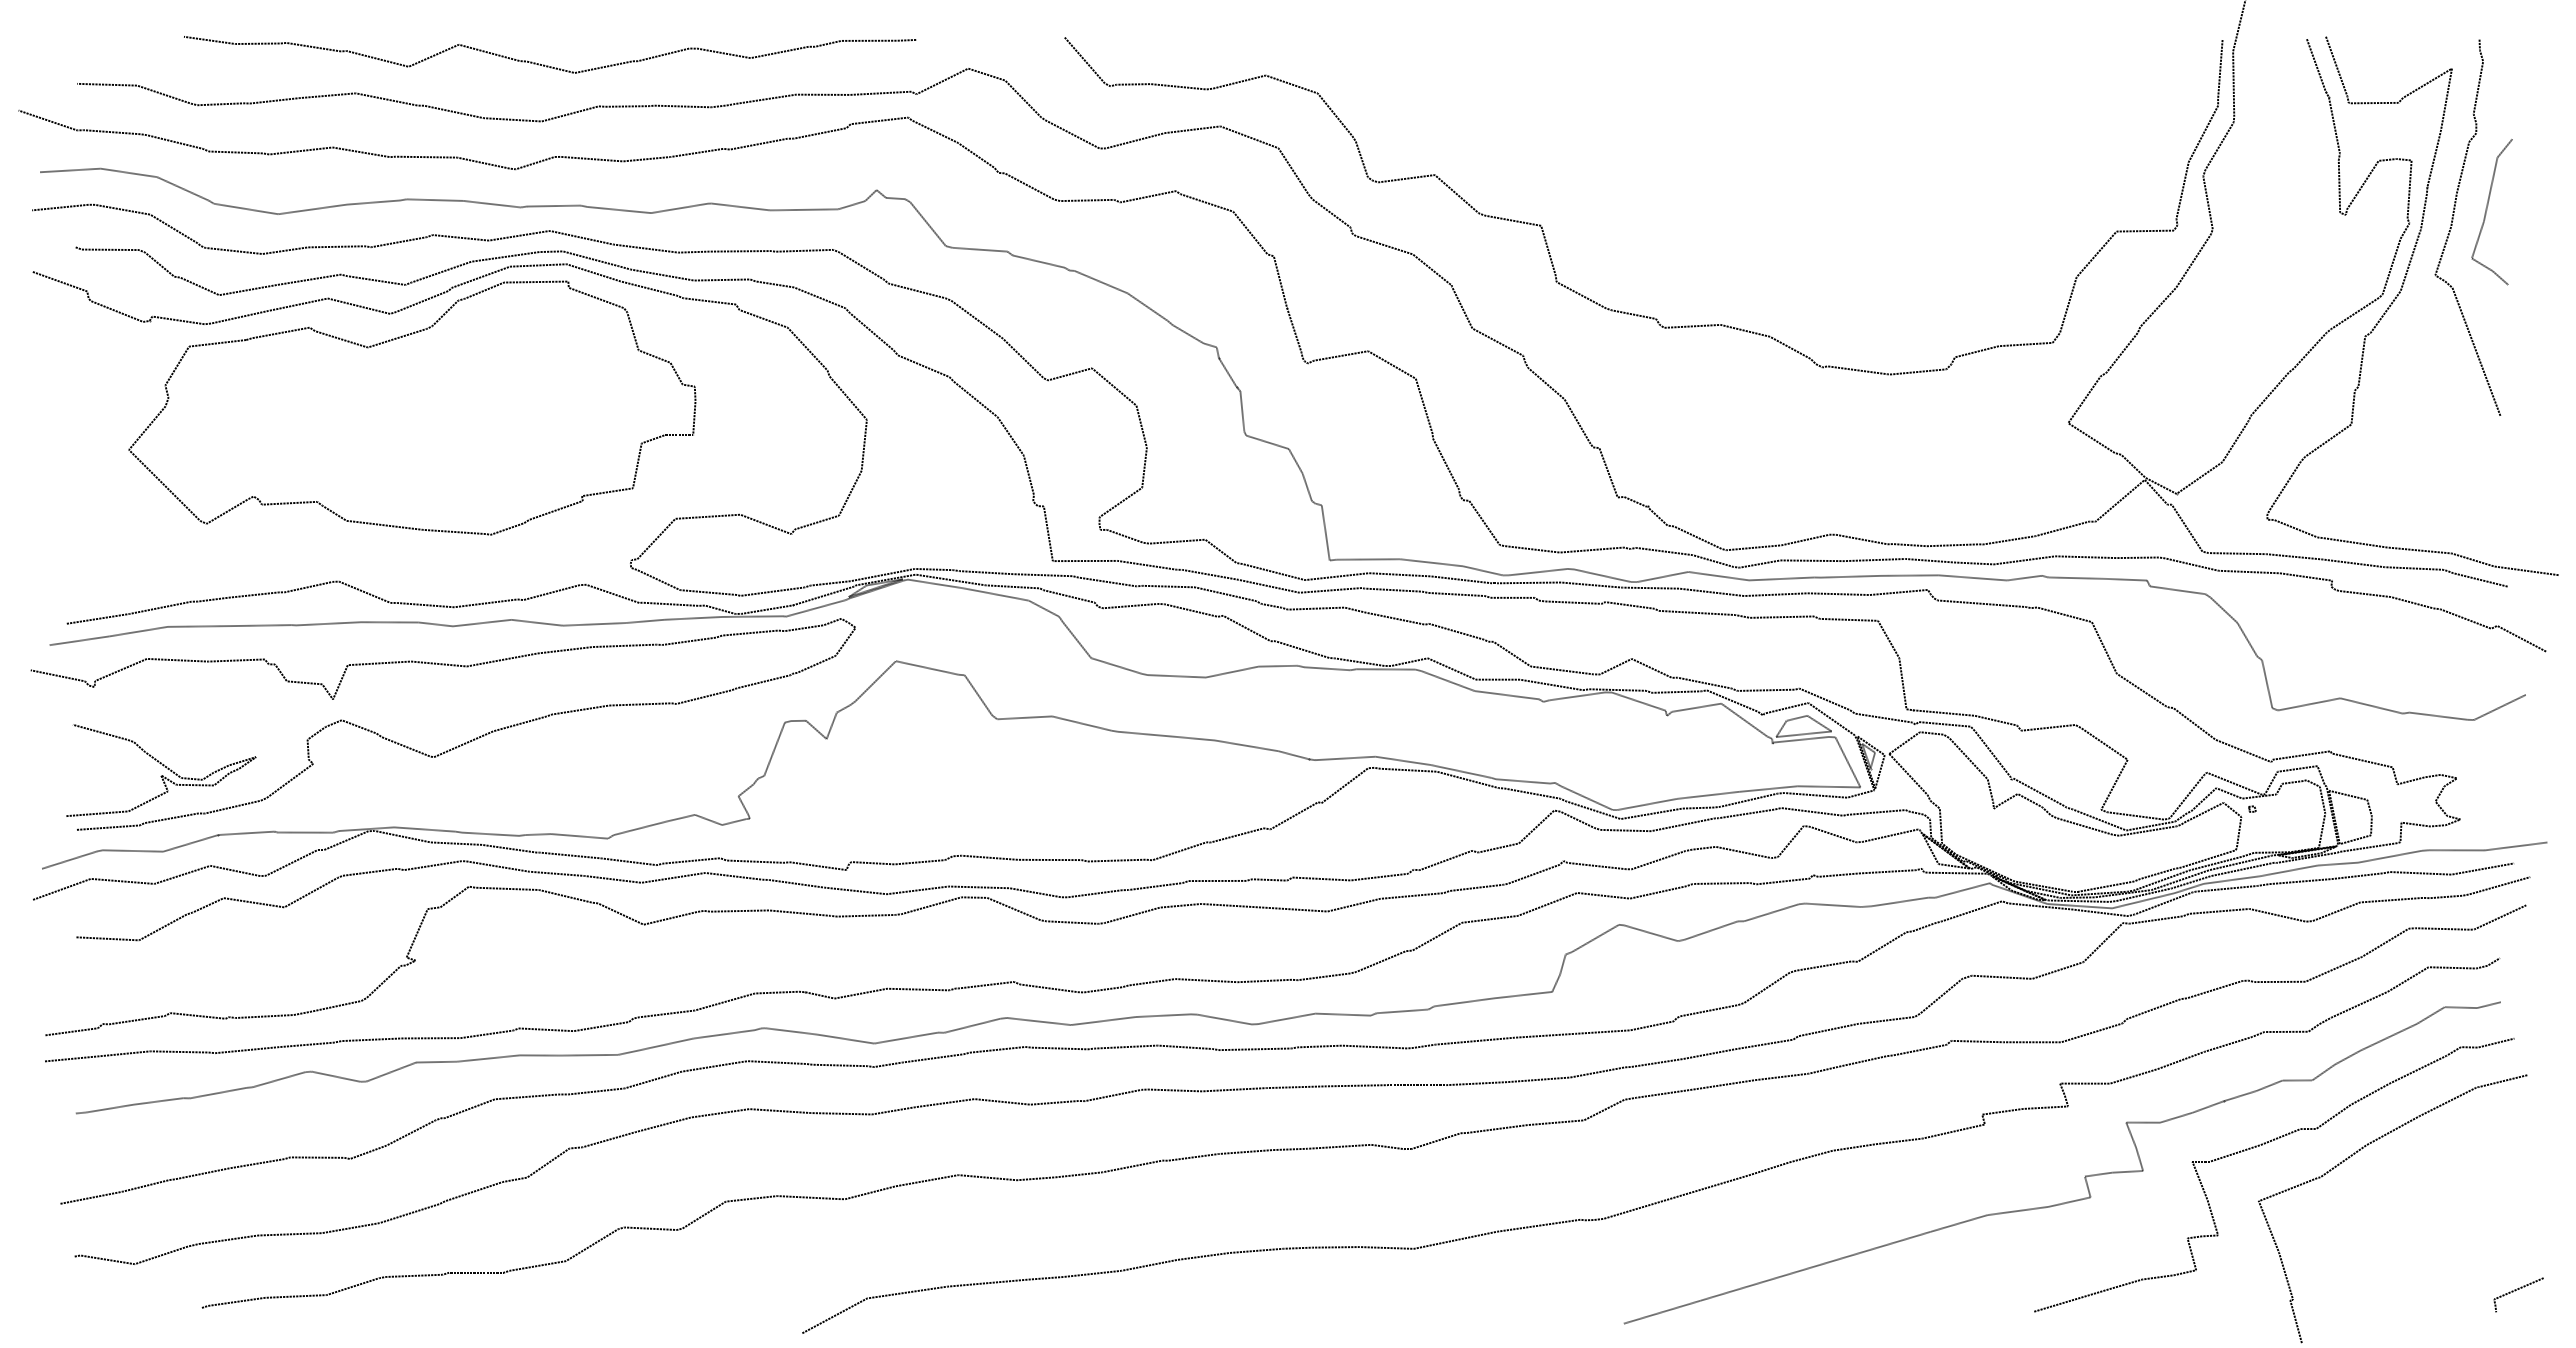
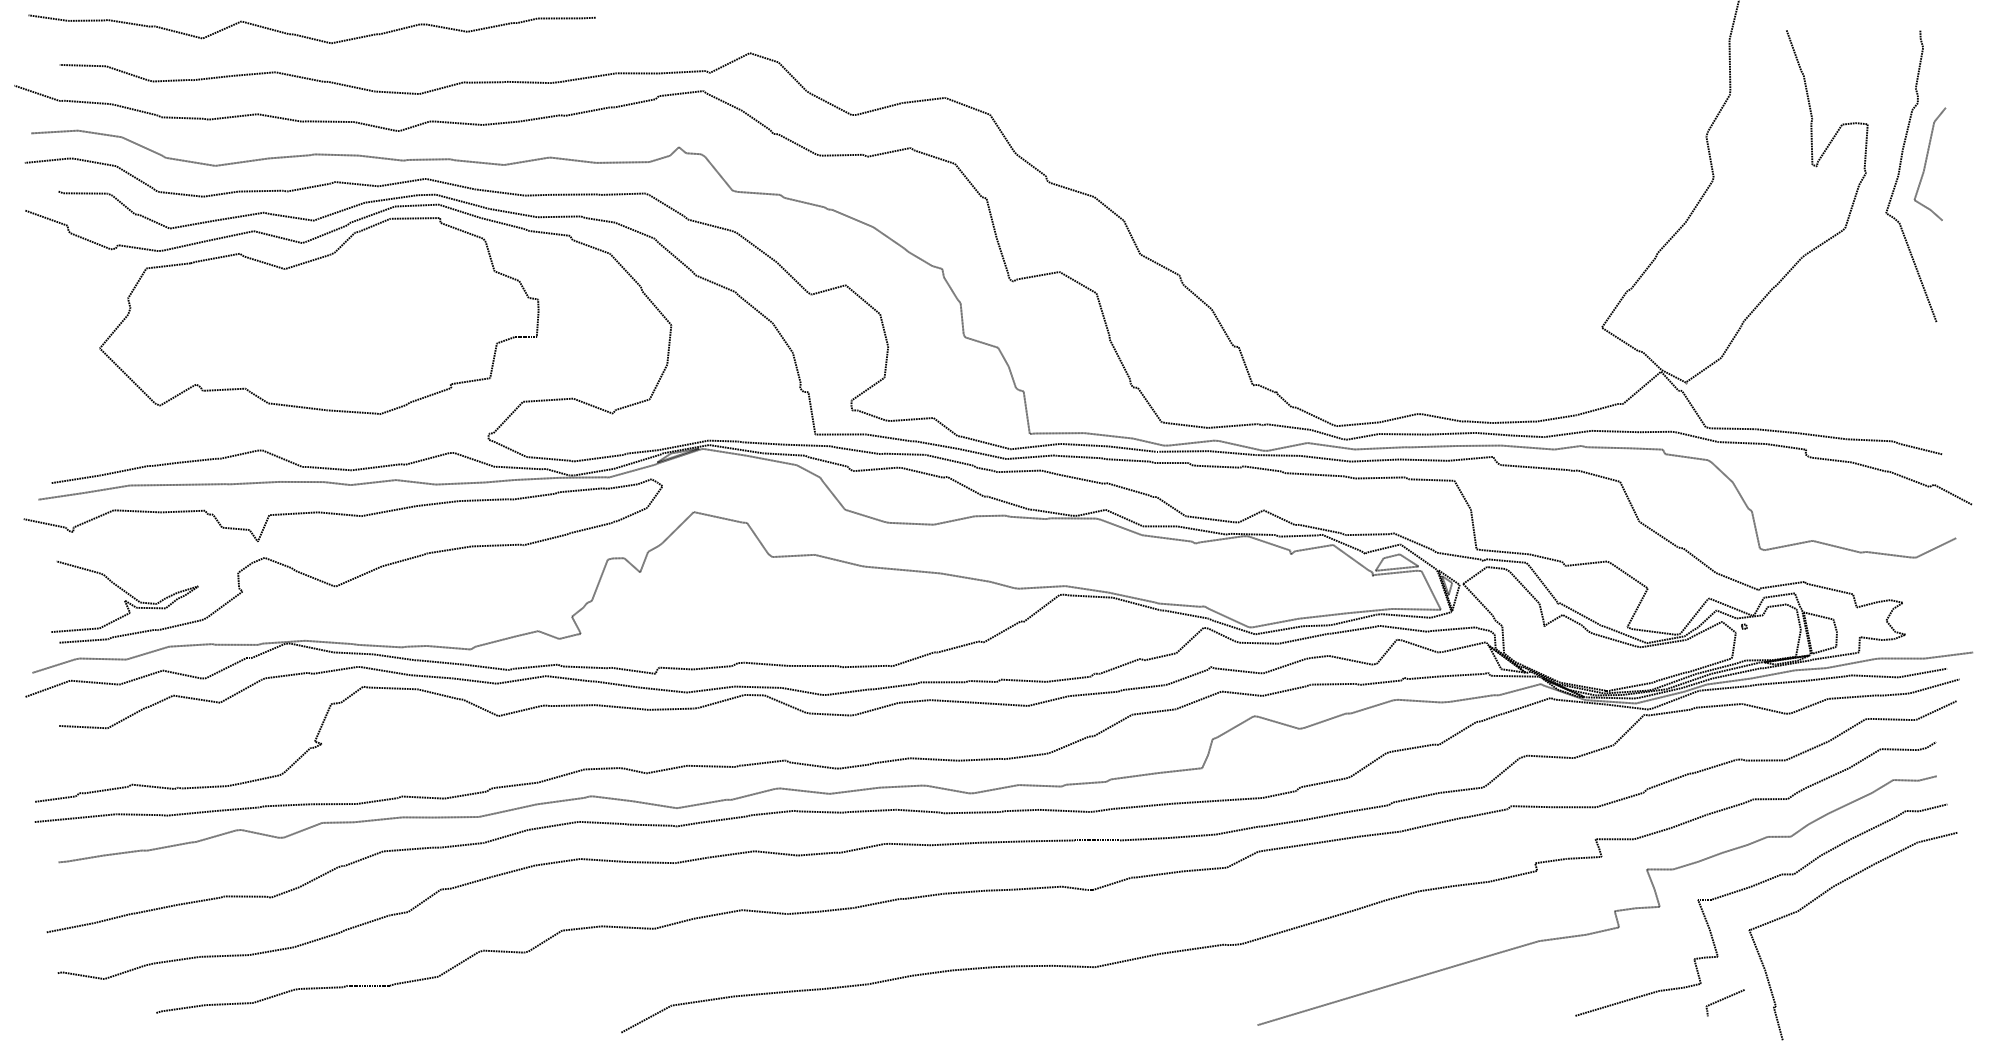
curve: (548, 65) -> (310, 37), moved
curve: (1546, 239) -> (1197, 185), removed
curve: (2398, 296) -> (1857, 229), removed
line: (2515, 1291) -> (1722, 1000), moved

